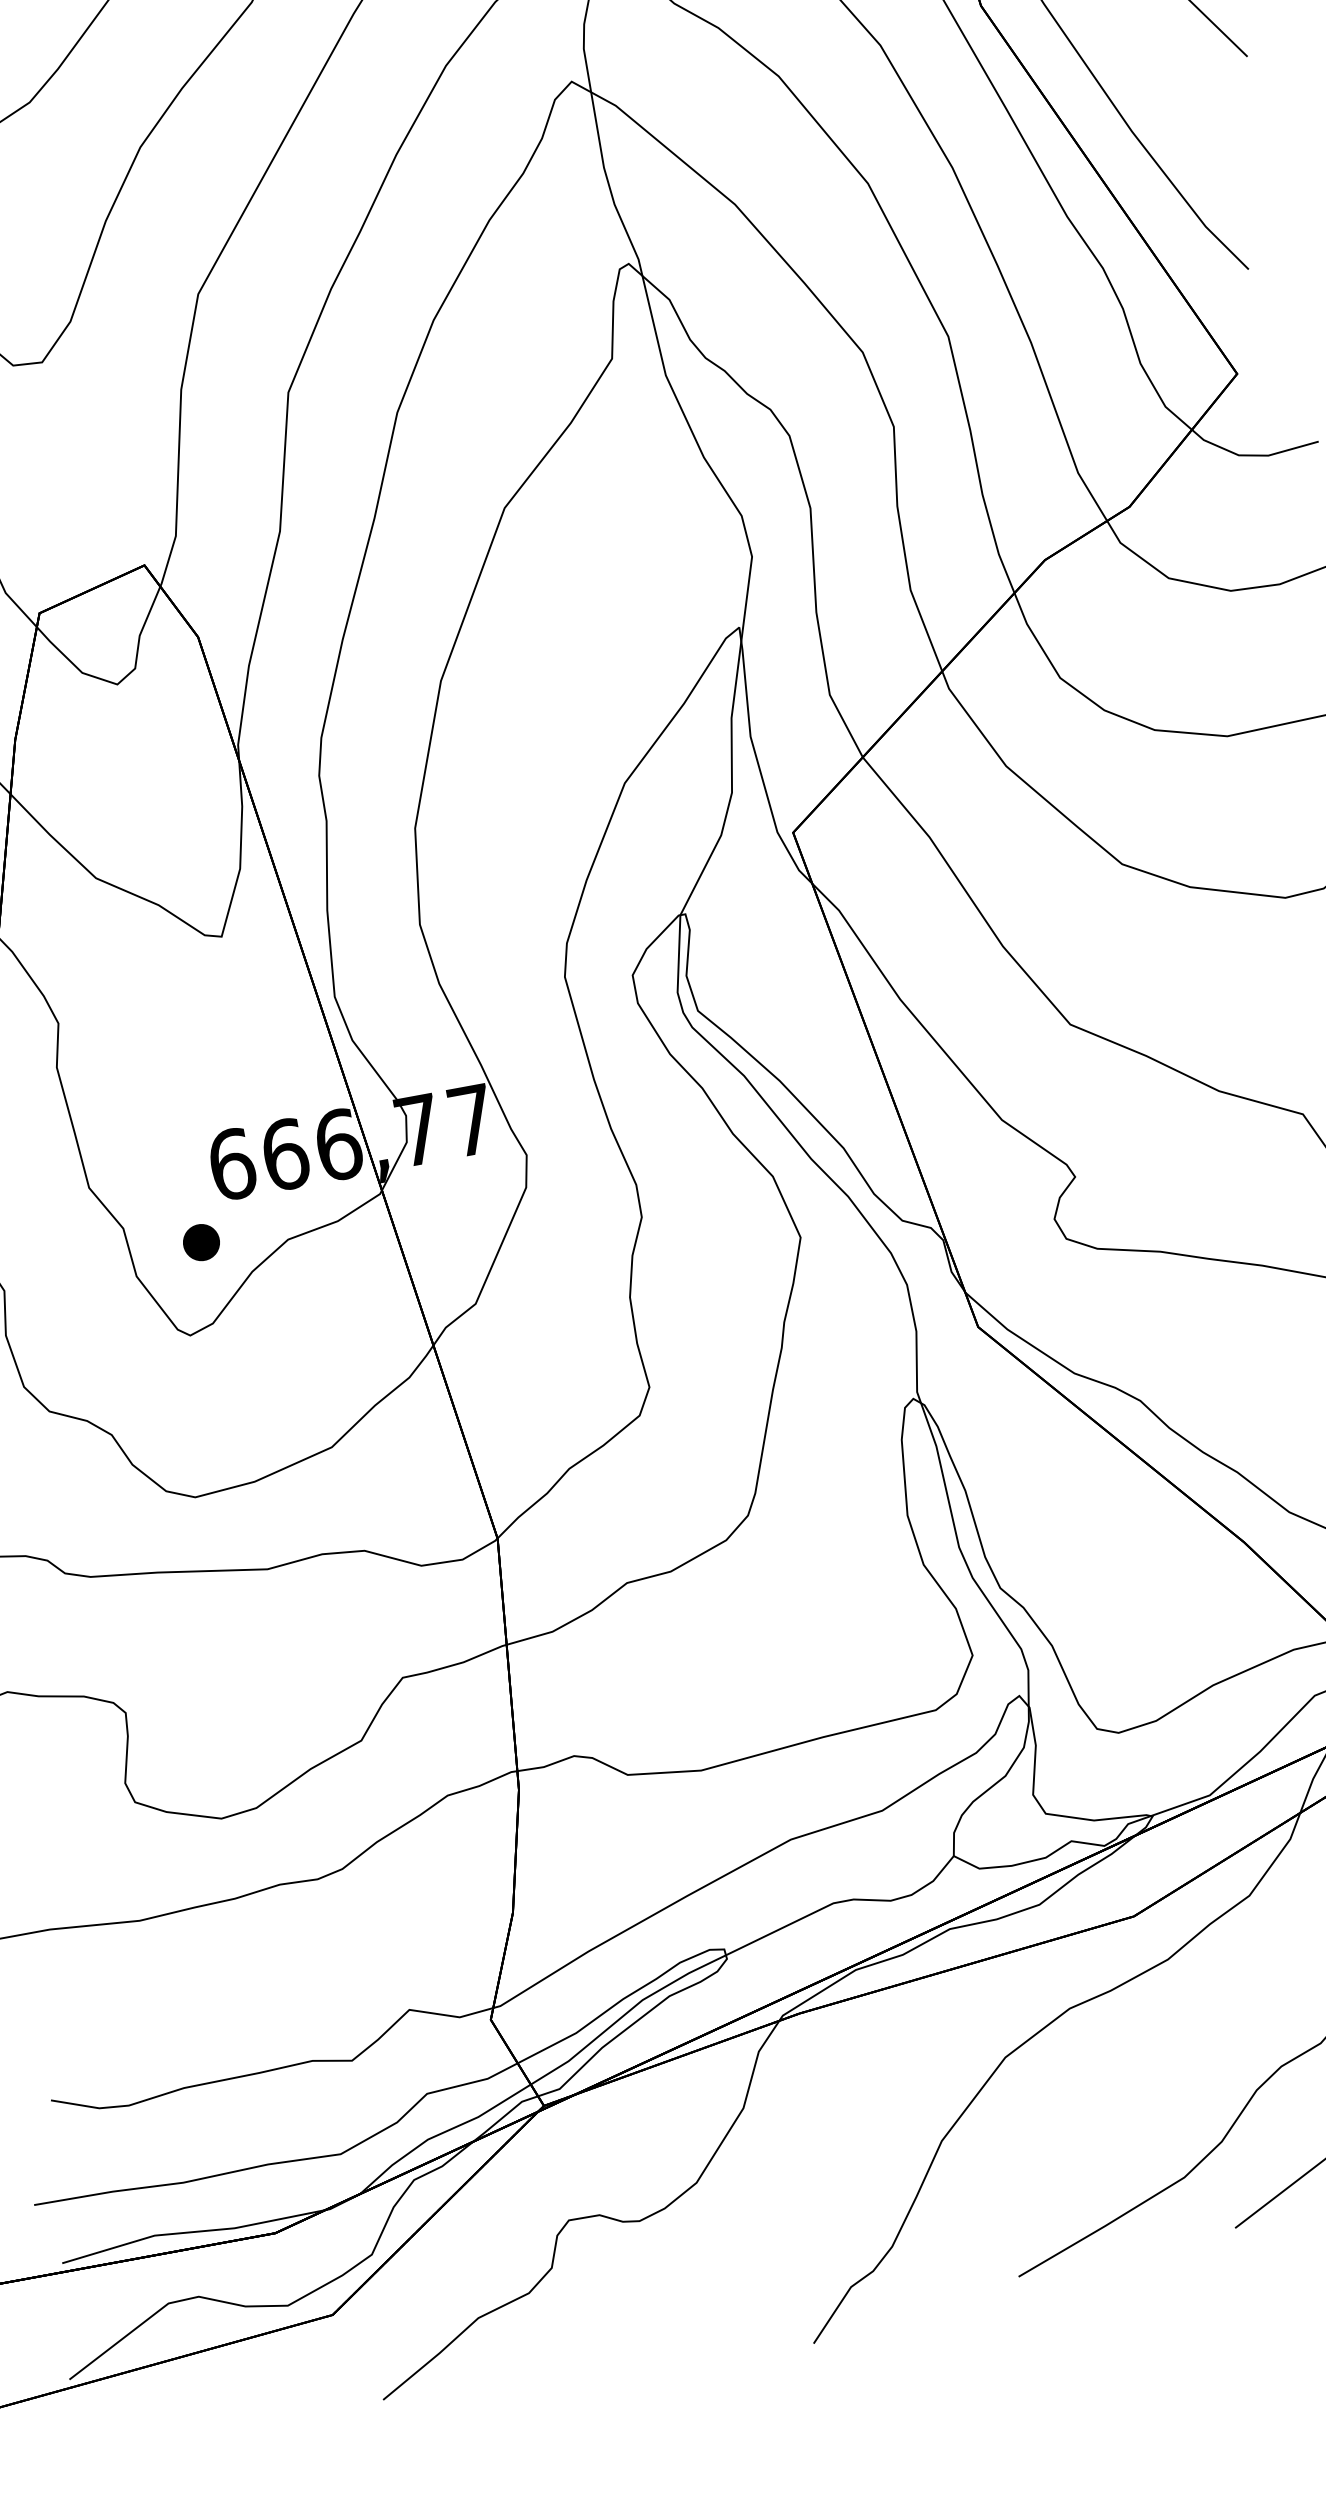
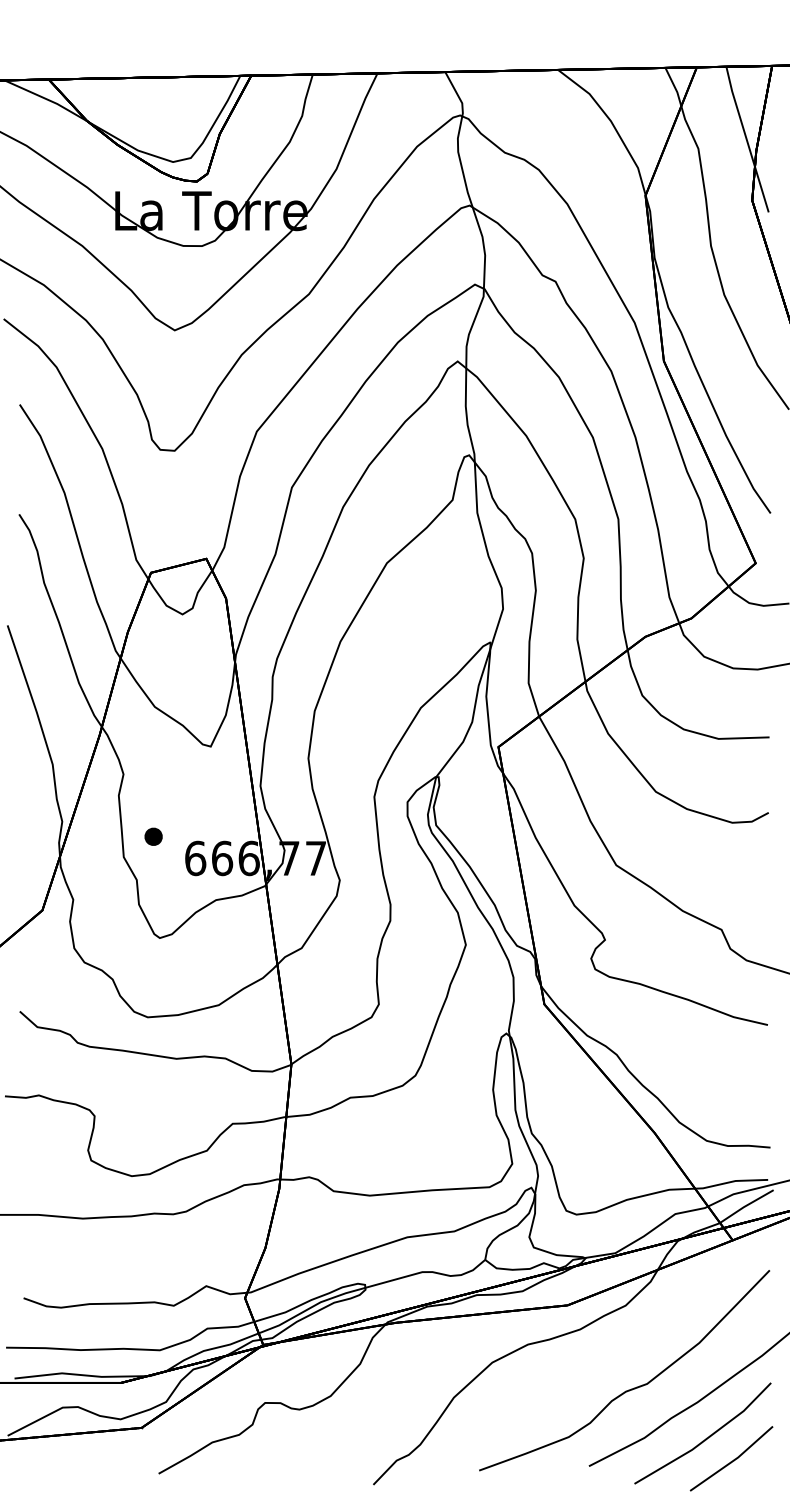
part: (201, 1241) -> (153, 836), moved

